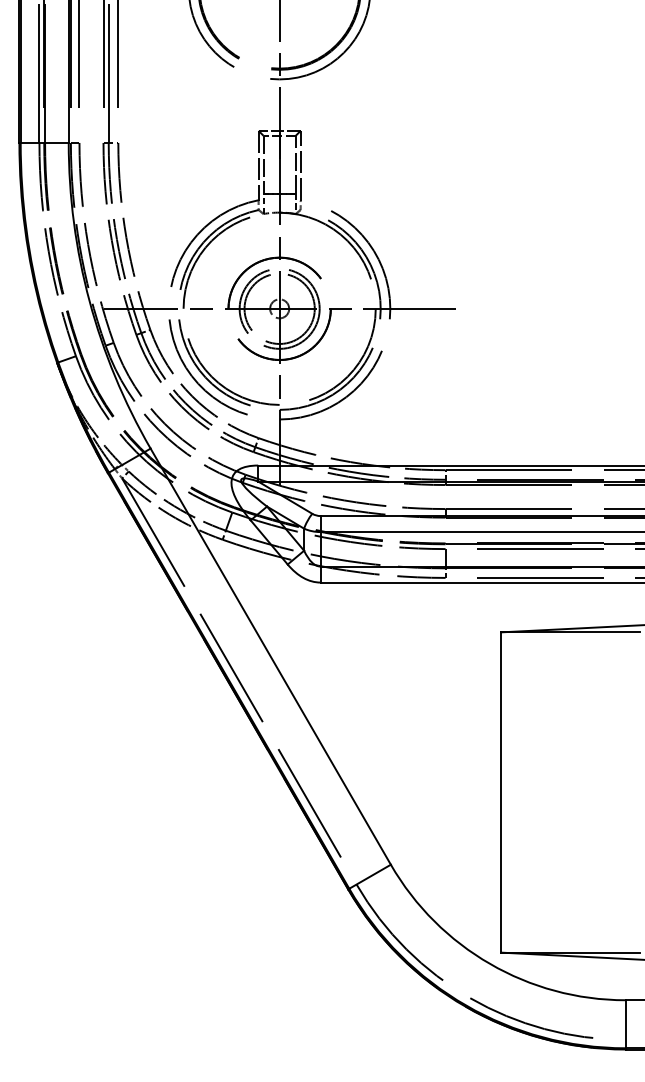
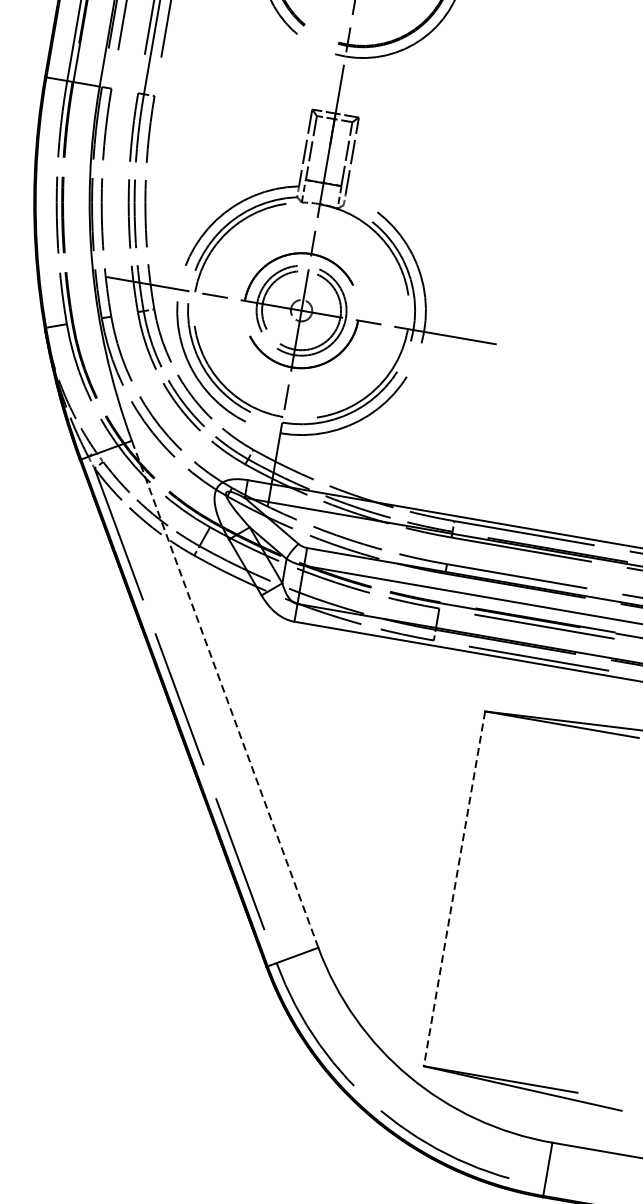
line: (270, 656) -> (224, 694), solid -> dashed
line: (501, 793) -> (454, 890), solid -> dashed

